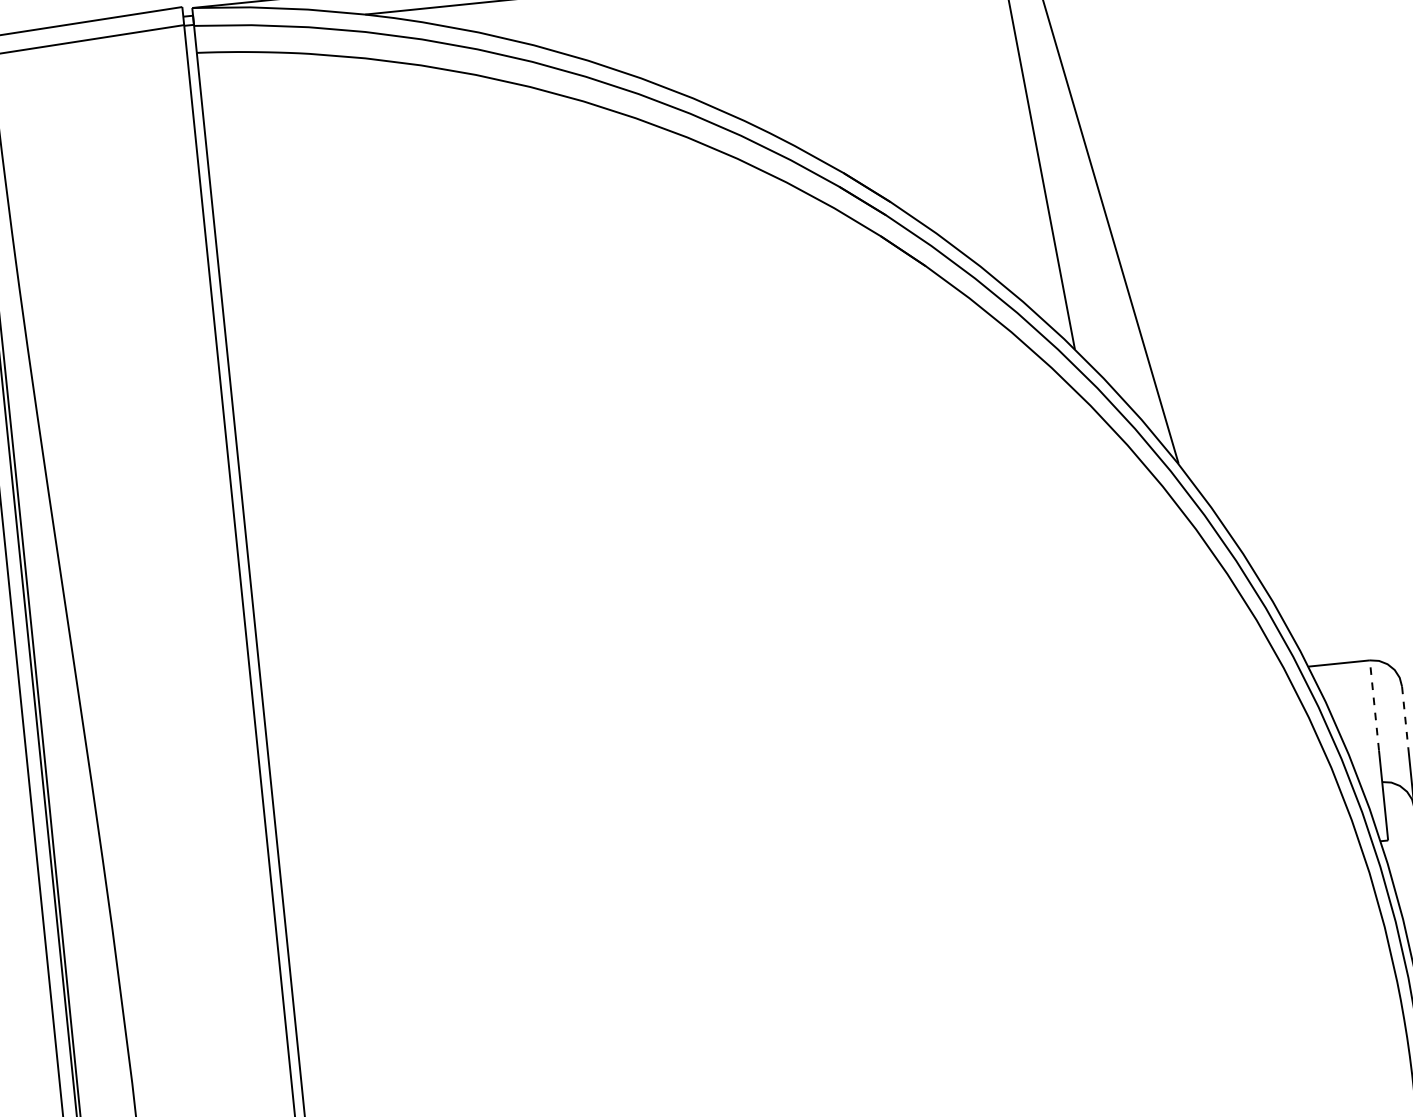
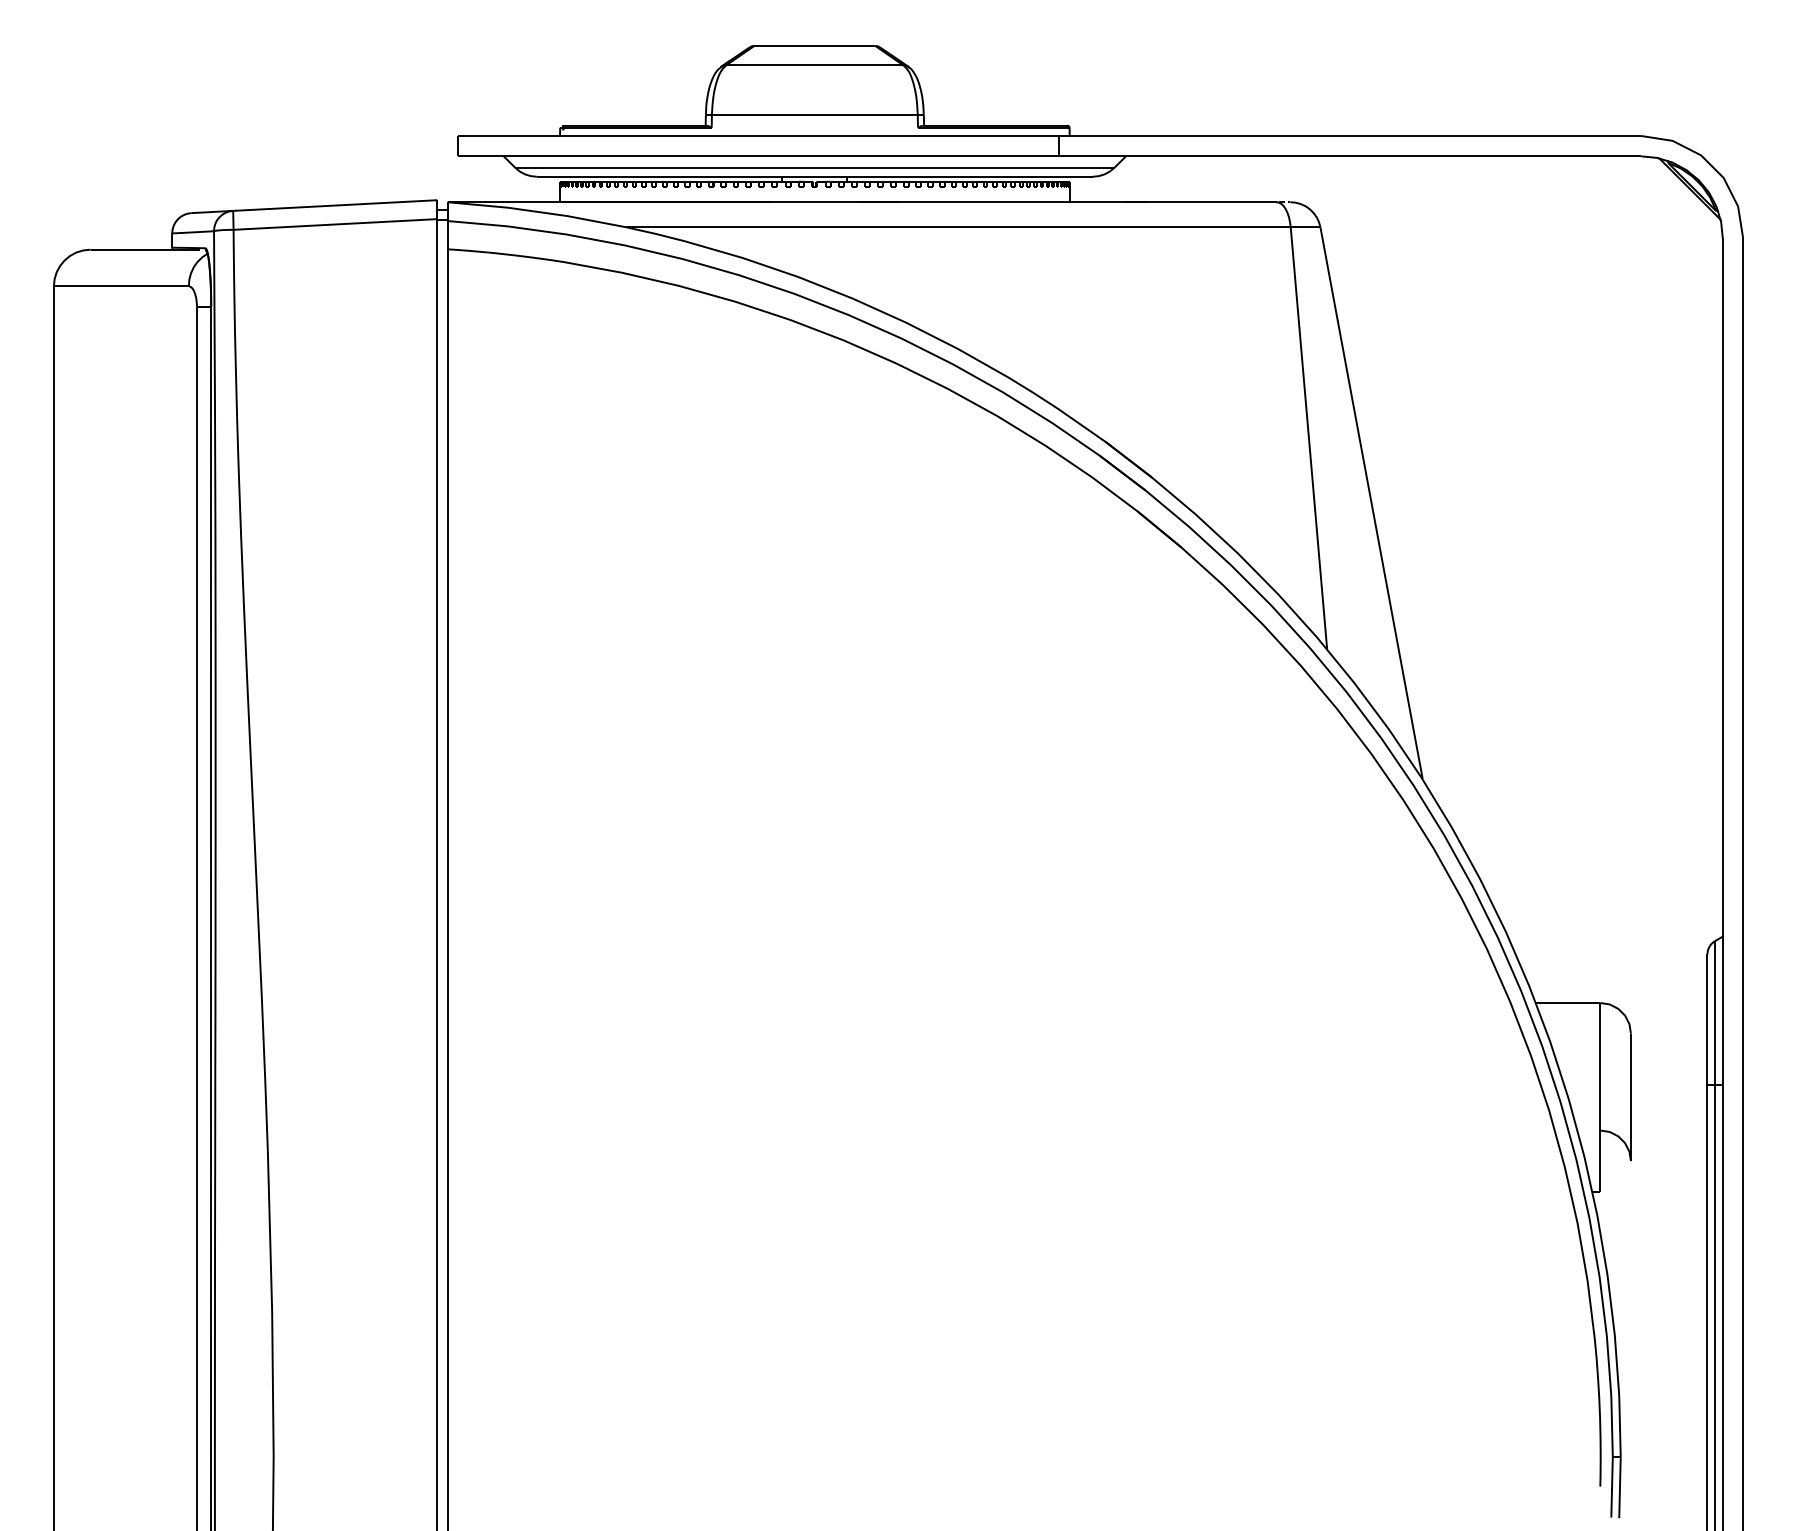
line: (1374, 704) -> (1600, 1049), dashed -> solid
line: (1404, 717) -> (1630, 1065), dashed -> solid

